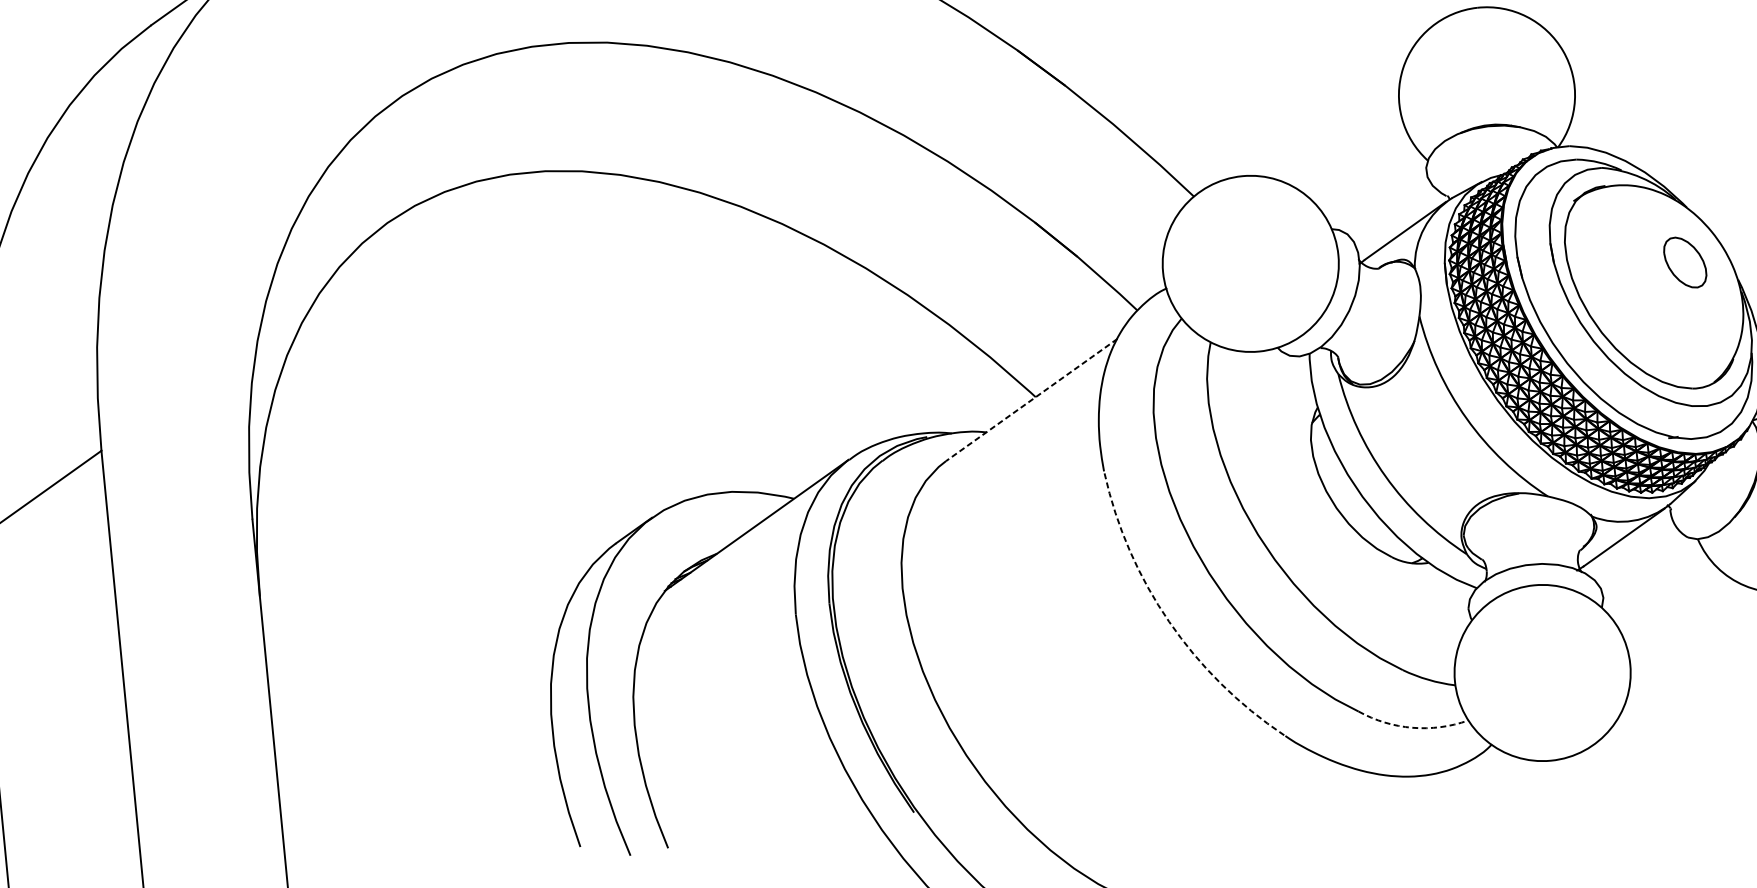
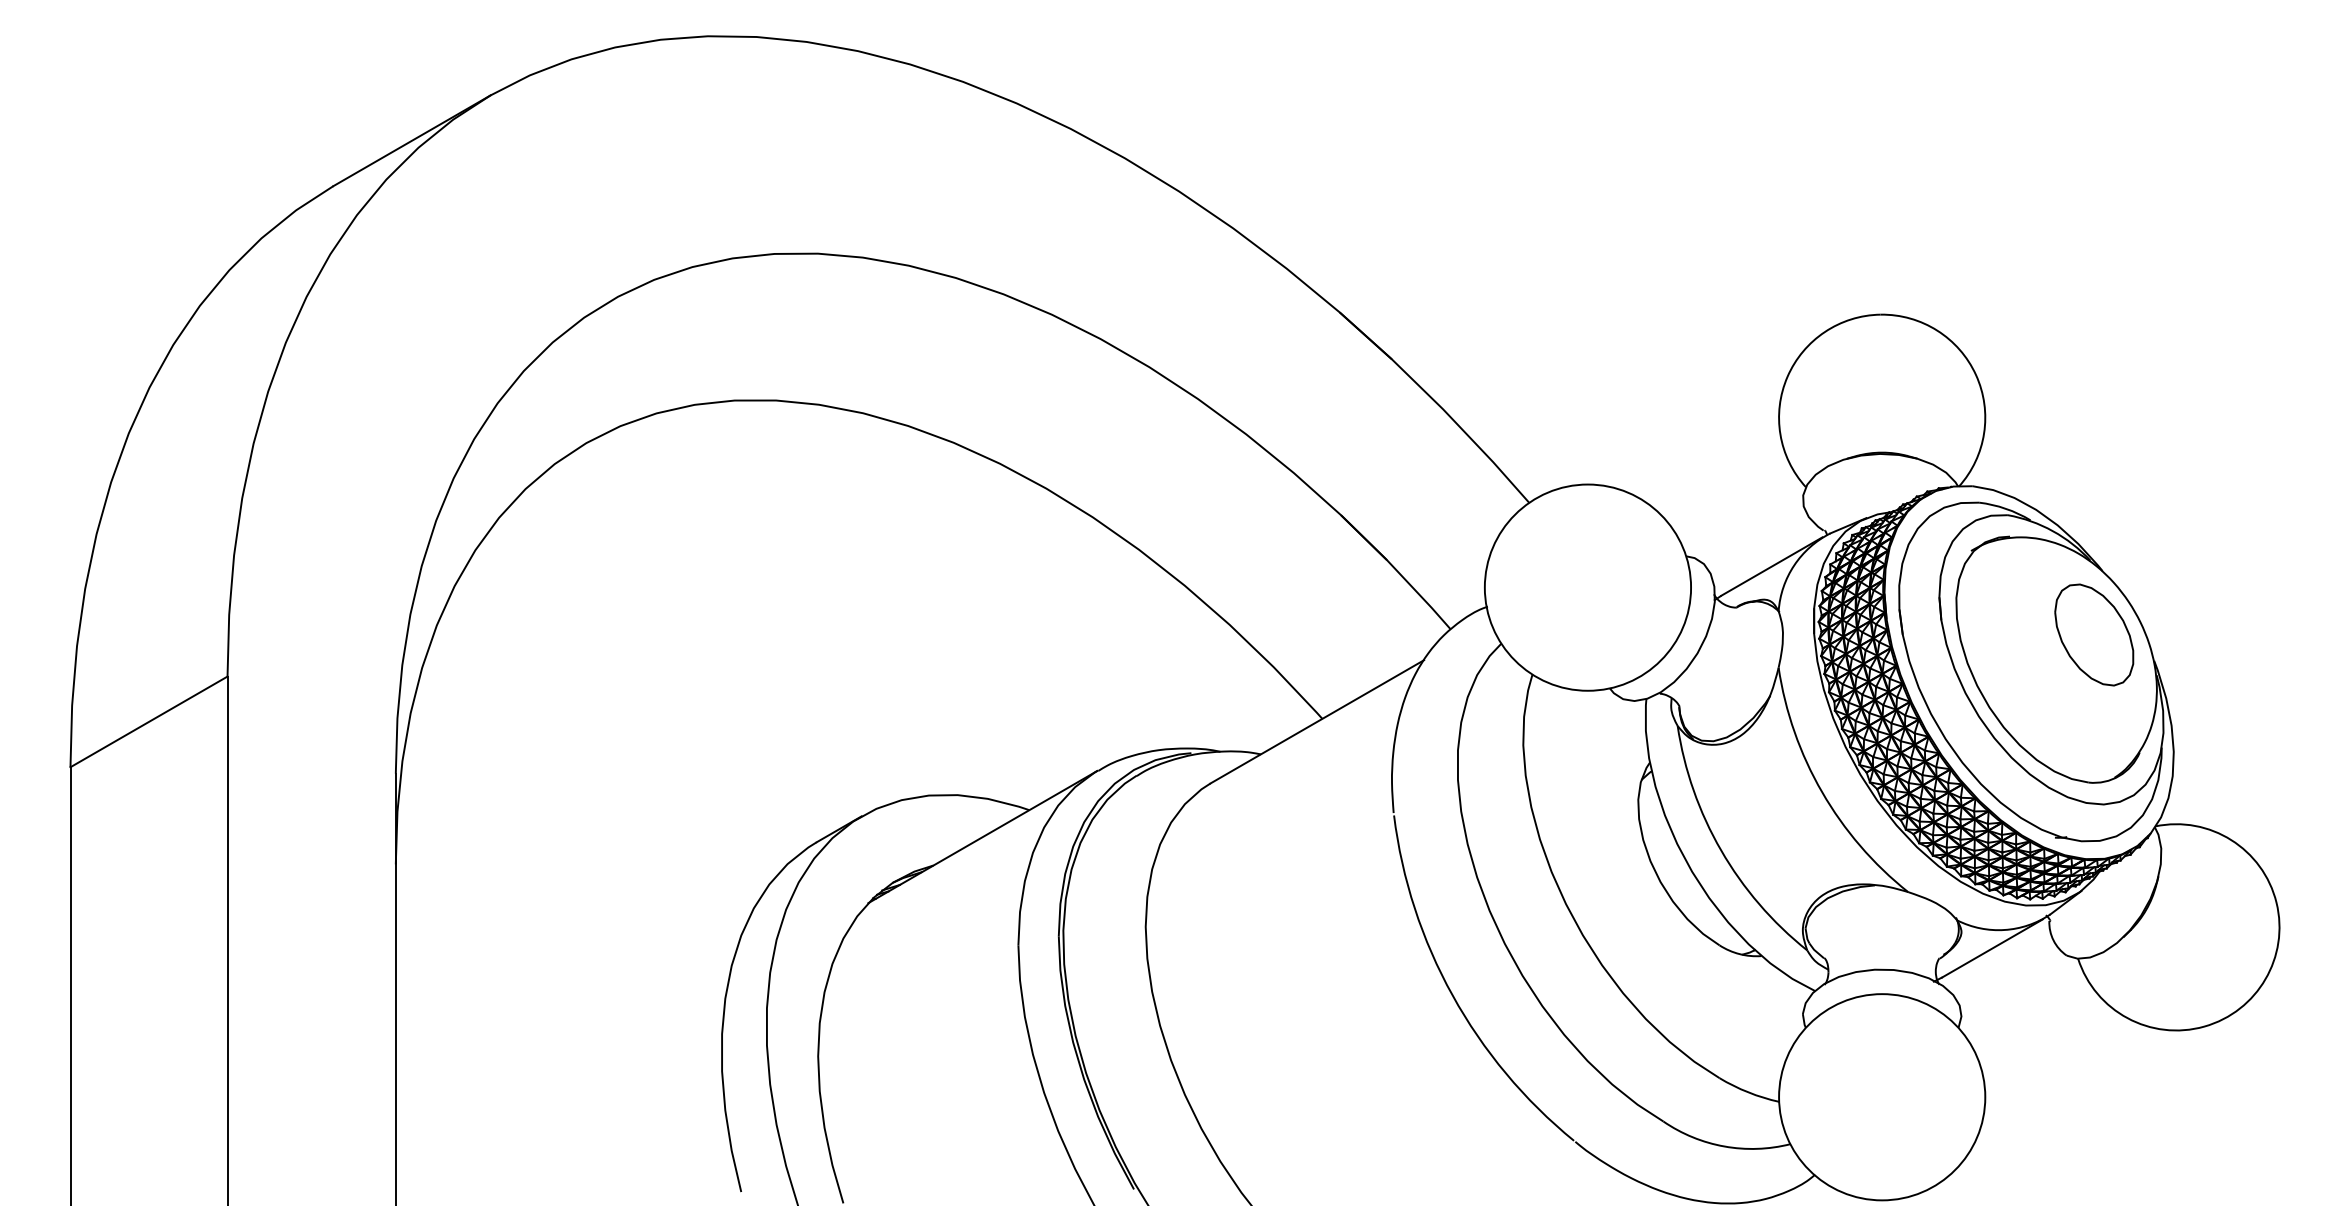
part: (1685, 262) -> (2094, 634), size x1.67
line: (1031, 400) -> (1316, 722), dashed -> solid
arc: (1169, 621) -> (1452, 995), dashed -> solid
arc: (1412, 727) -> (1724, 1146), dashed -> solid

